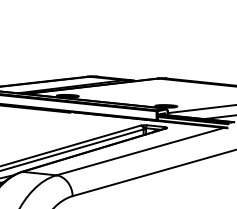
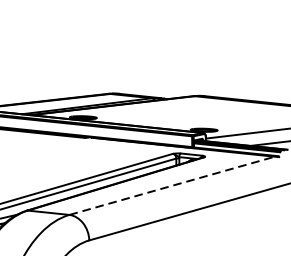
line: (140, 151) -> (172, 185), solid -> dashed

